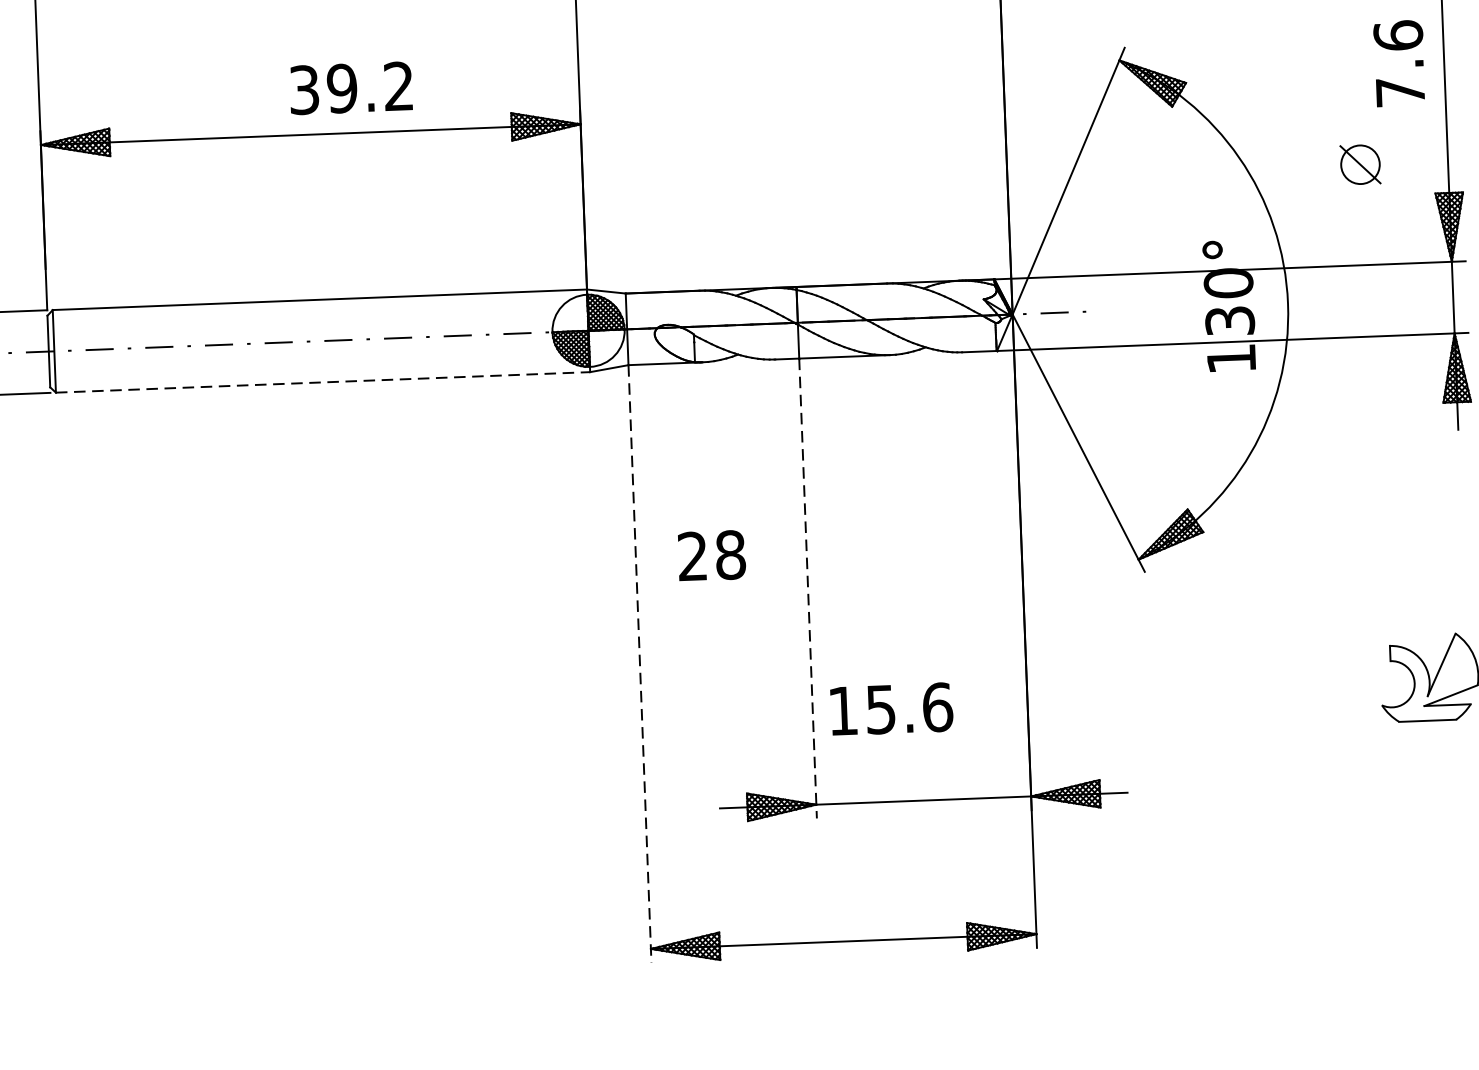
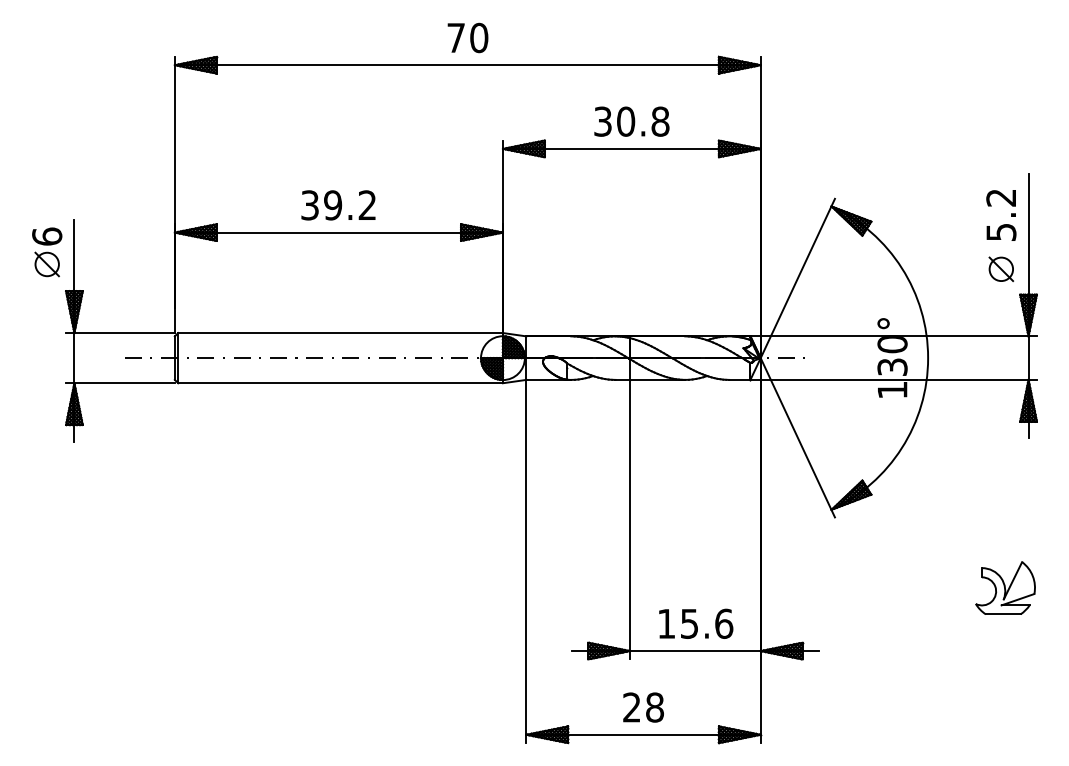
text: (1399, 63) -> (1001, 214), 7.6 -> 5.2
text: (351, 88) -> (338, 205), moved
part: (1360, 165) -> (1001, 269), moved
line: (324, 382) -> (341, 383), dashed -> solid
text: (711, 555) -> (643, 707), moved
line: (808, 588) -> (630, 519), dashed -> solid
line: (640, 663) -> (526, 561), dashed -> solid
text: (892, 708) -> (696, 623), moved

